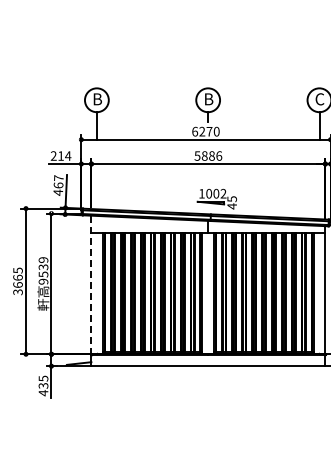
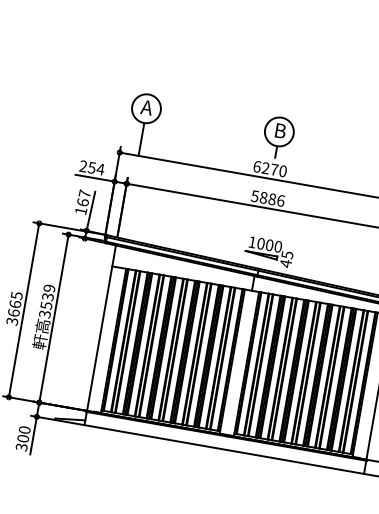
text: (96, 99) -> (146, 107), B -> A
text: (60, 155) -> (91, 167), 214 -> 254
text: (58, 192) -> (81, 210), 467 -> 167
text: (223, 193) -> (278, 246), 1002 -> 1000
text: (43, 281) -> (44, 314), 9539 -> 3539
line: (91, 285) -> (101, 328), dashed -> solid
text: (43, 385) -> (23, 438), 435 -> 300

